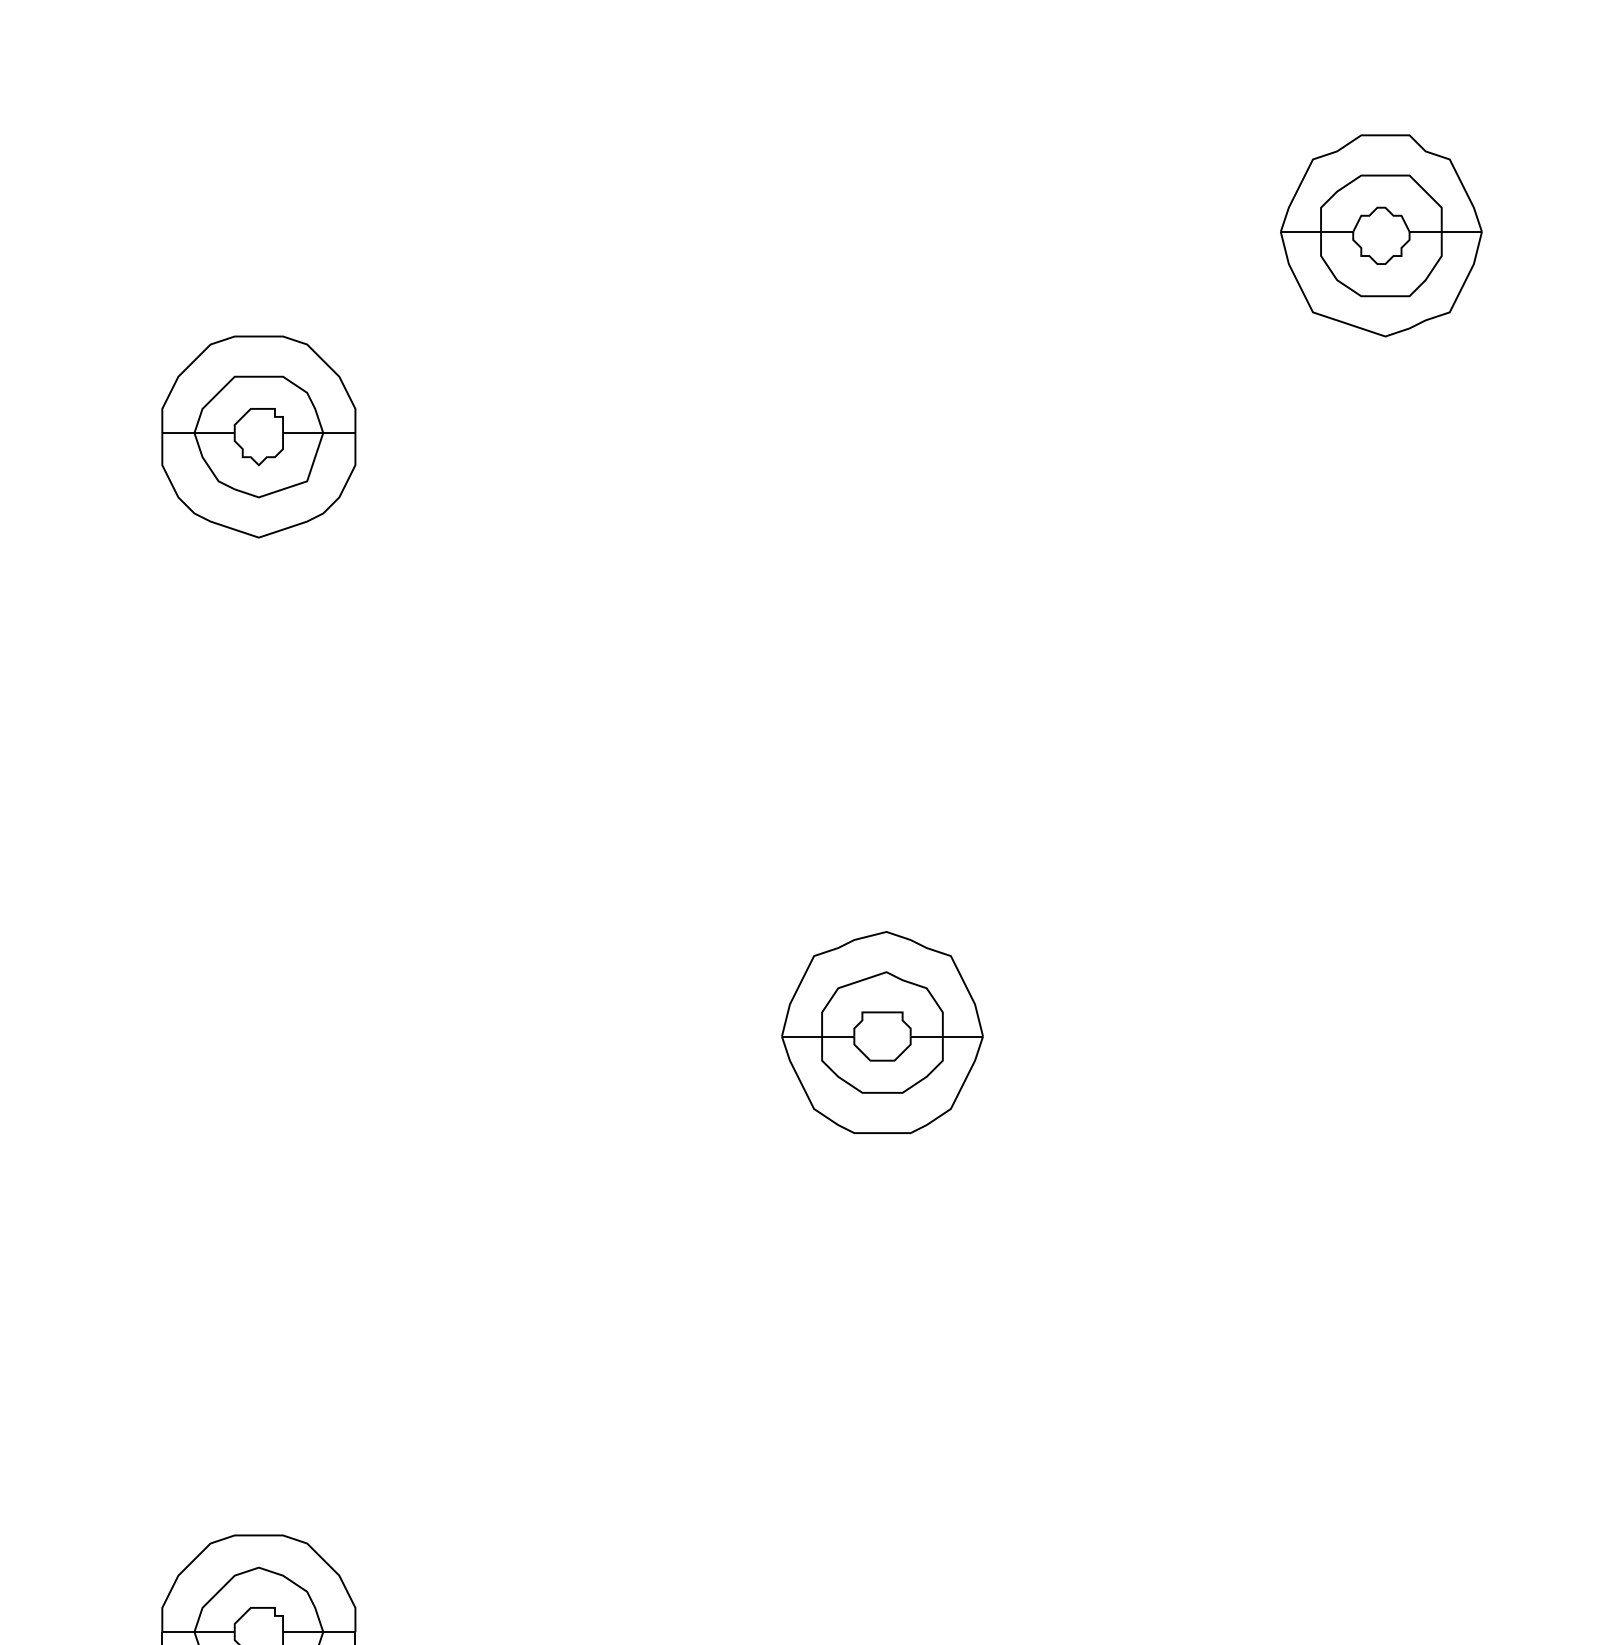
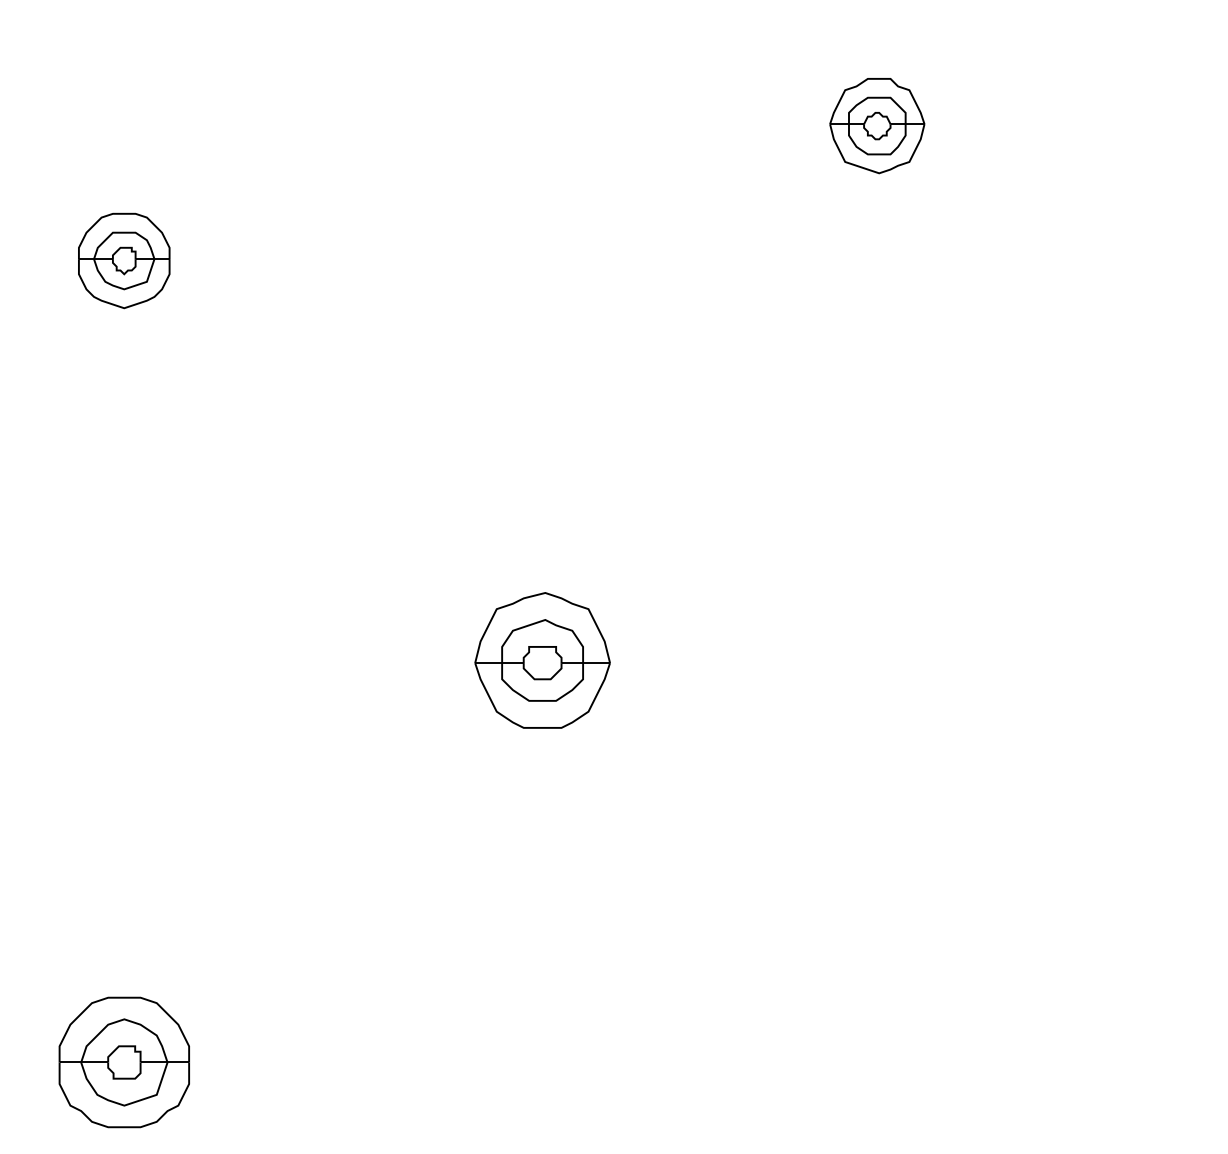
part: (1381, 234) -> (877, 125), size x0.7
part: (257, 436) -> (123, 260), size x0.7

